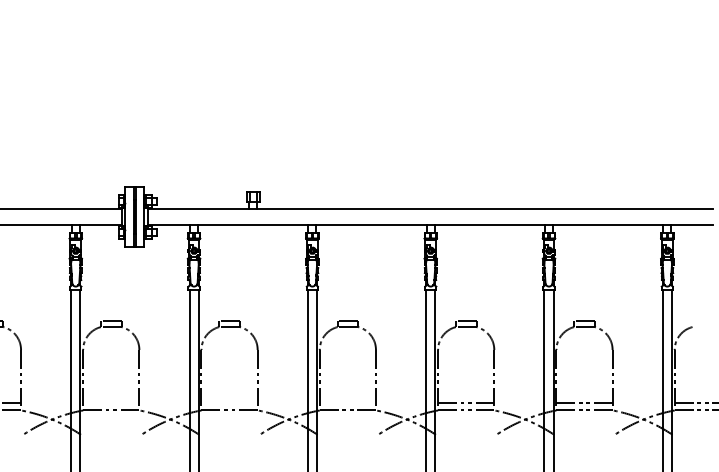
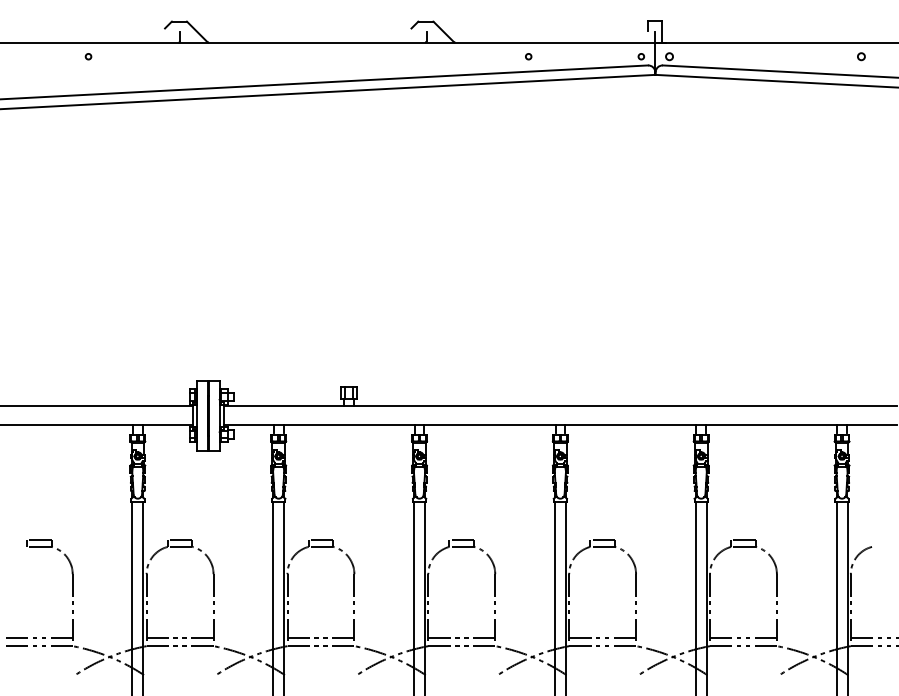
line: (110, 403) -> (179, 637), added
line: (229, 403) -> (320, 637), added
line: (347, 403) -> (461, 637), added

